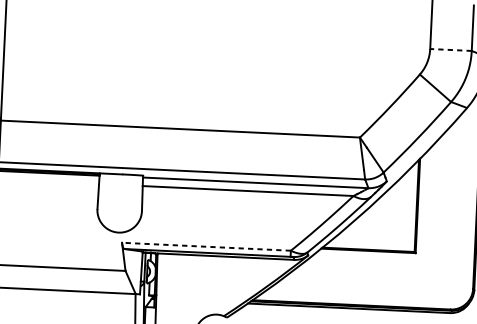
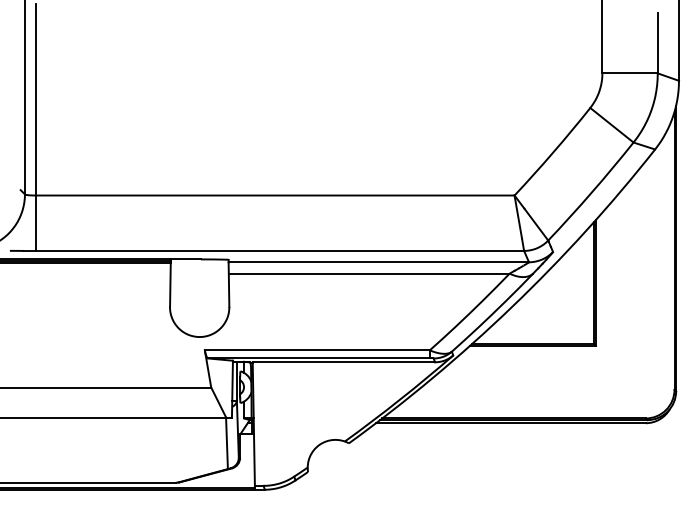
line: (451, 50) -> (630, 73), dashed -> solid
line: (205, 246) -> (316, 350), dashed -> solid

